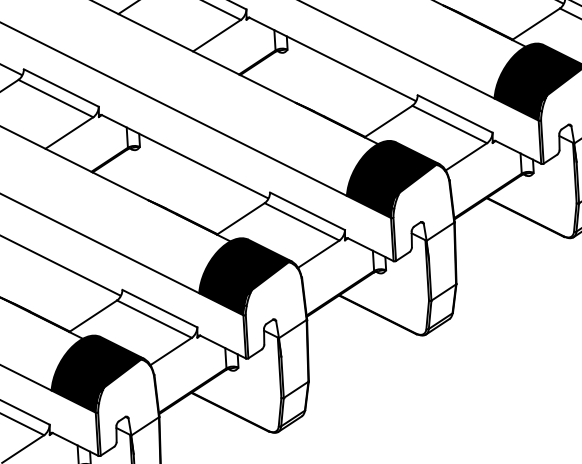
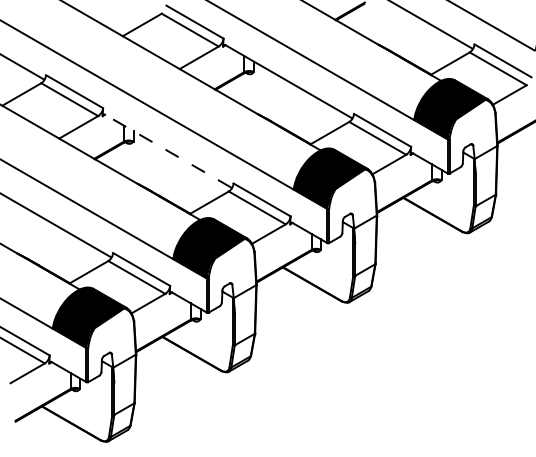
line: (185, 156) -> (168, 151), solid -> dashed

